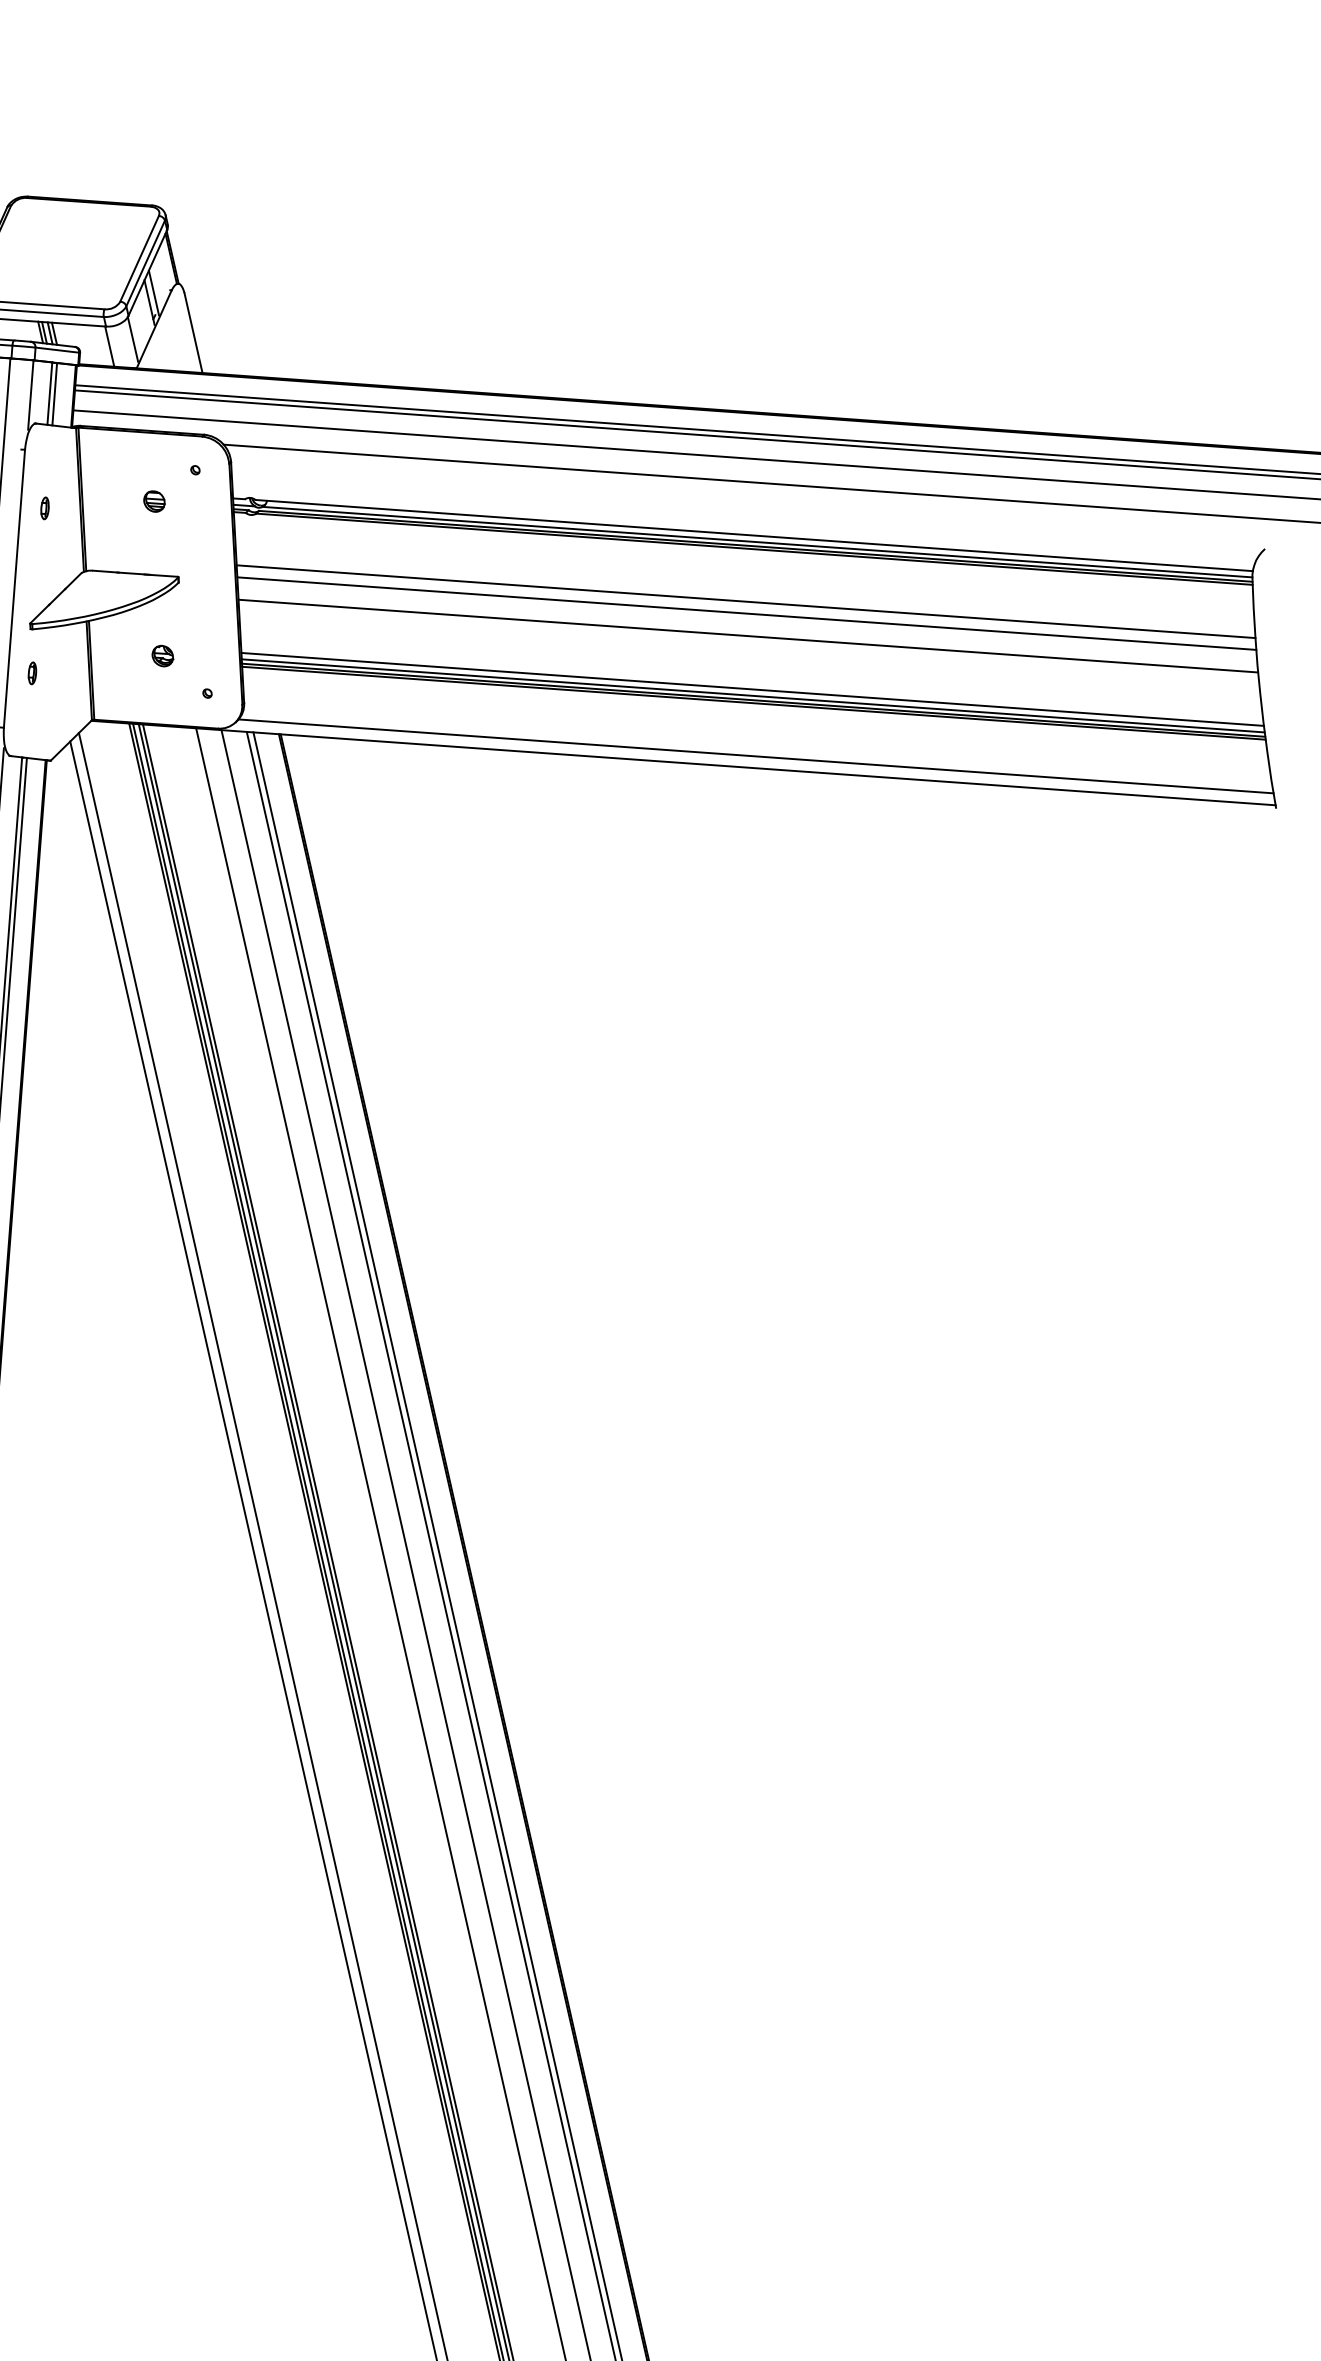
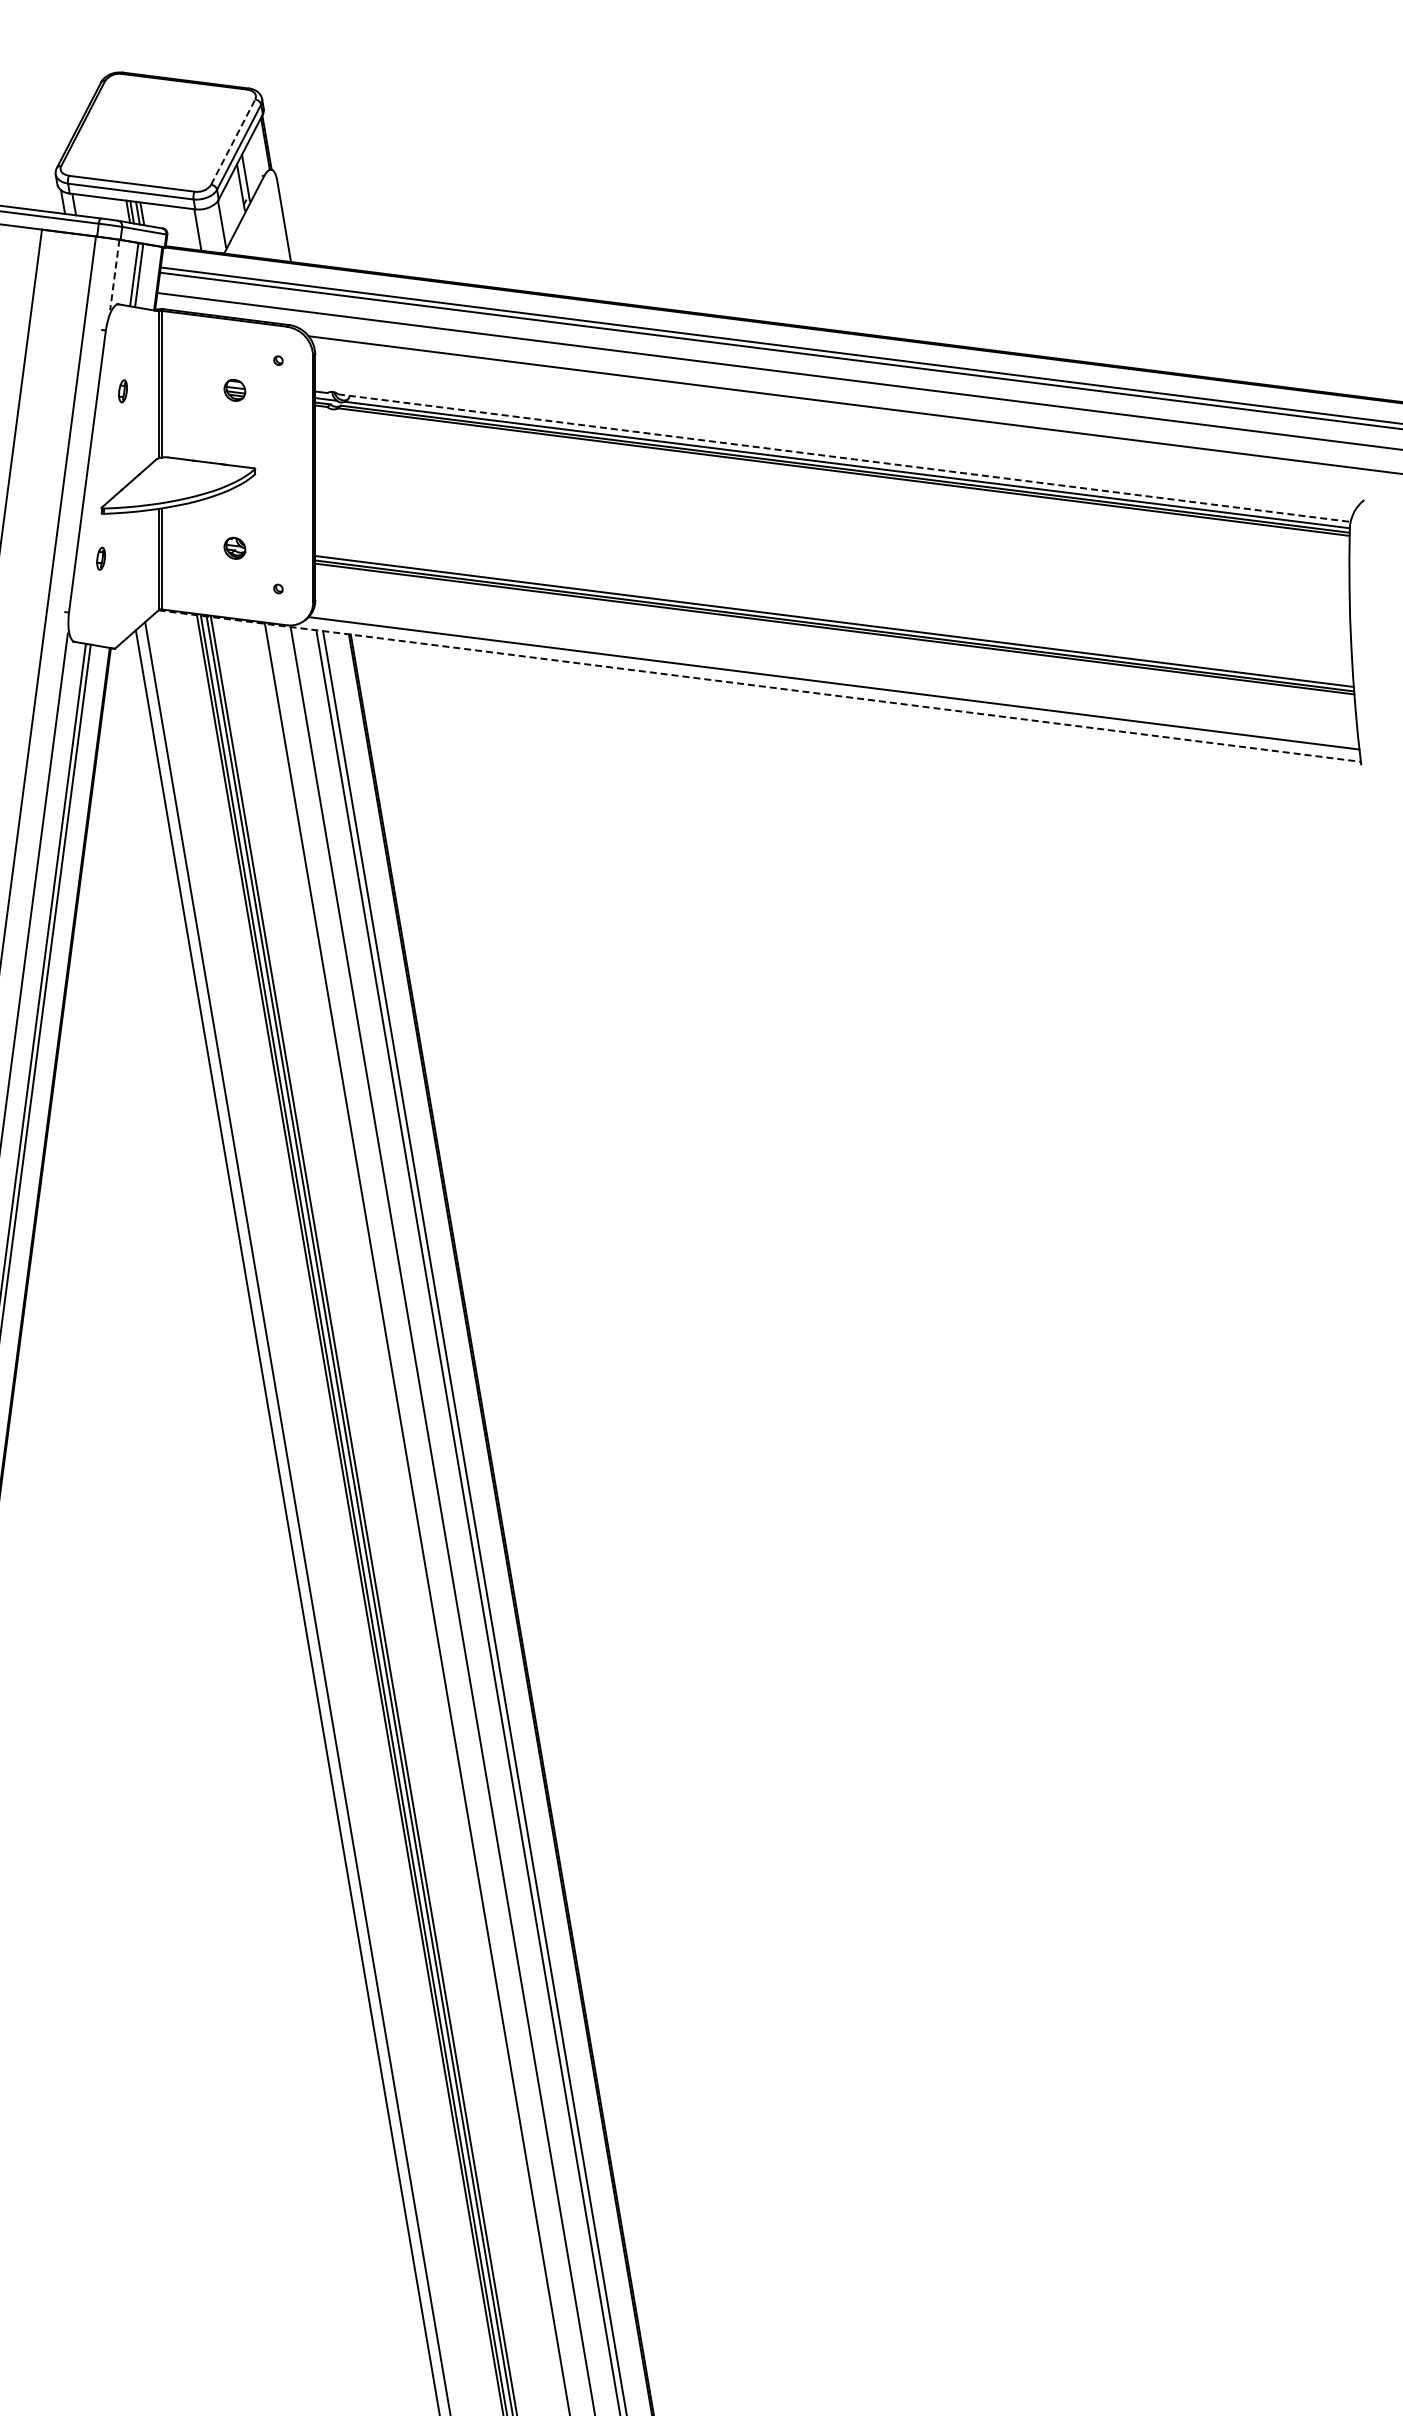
line: (139, 258) -> (233, 141), solid -> dashed
line: (30, 394) -> (114, 274), solid -> dashed
line: (754, 535) -> (844, 458), solid -> dashed
line: (746, 601) -> (832, 524), removed
line: (746, 613) -> (832, 537), removed
line: (748, 636) -> (832, 560), removed
line: (752, 689) -> (834, 614), removed
line: (683, 763) -> (759, 686), solid -> dashed

